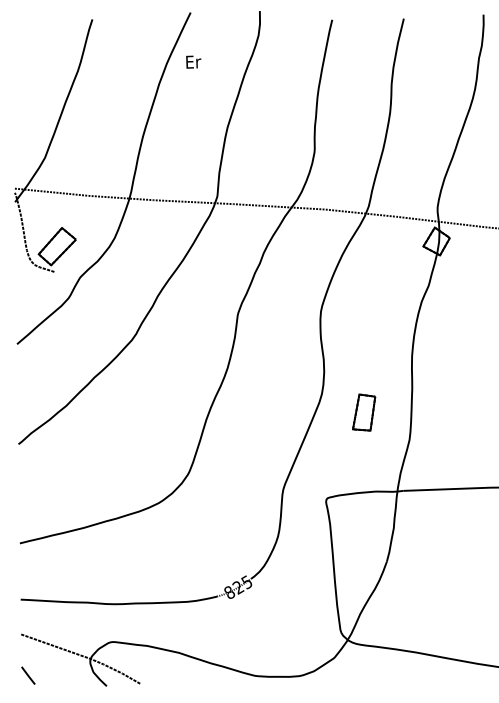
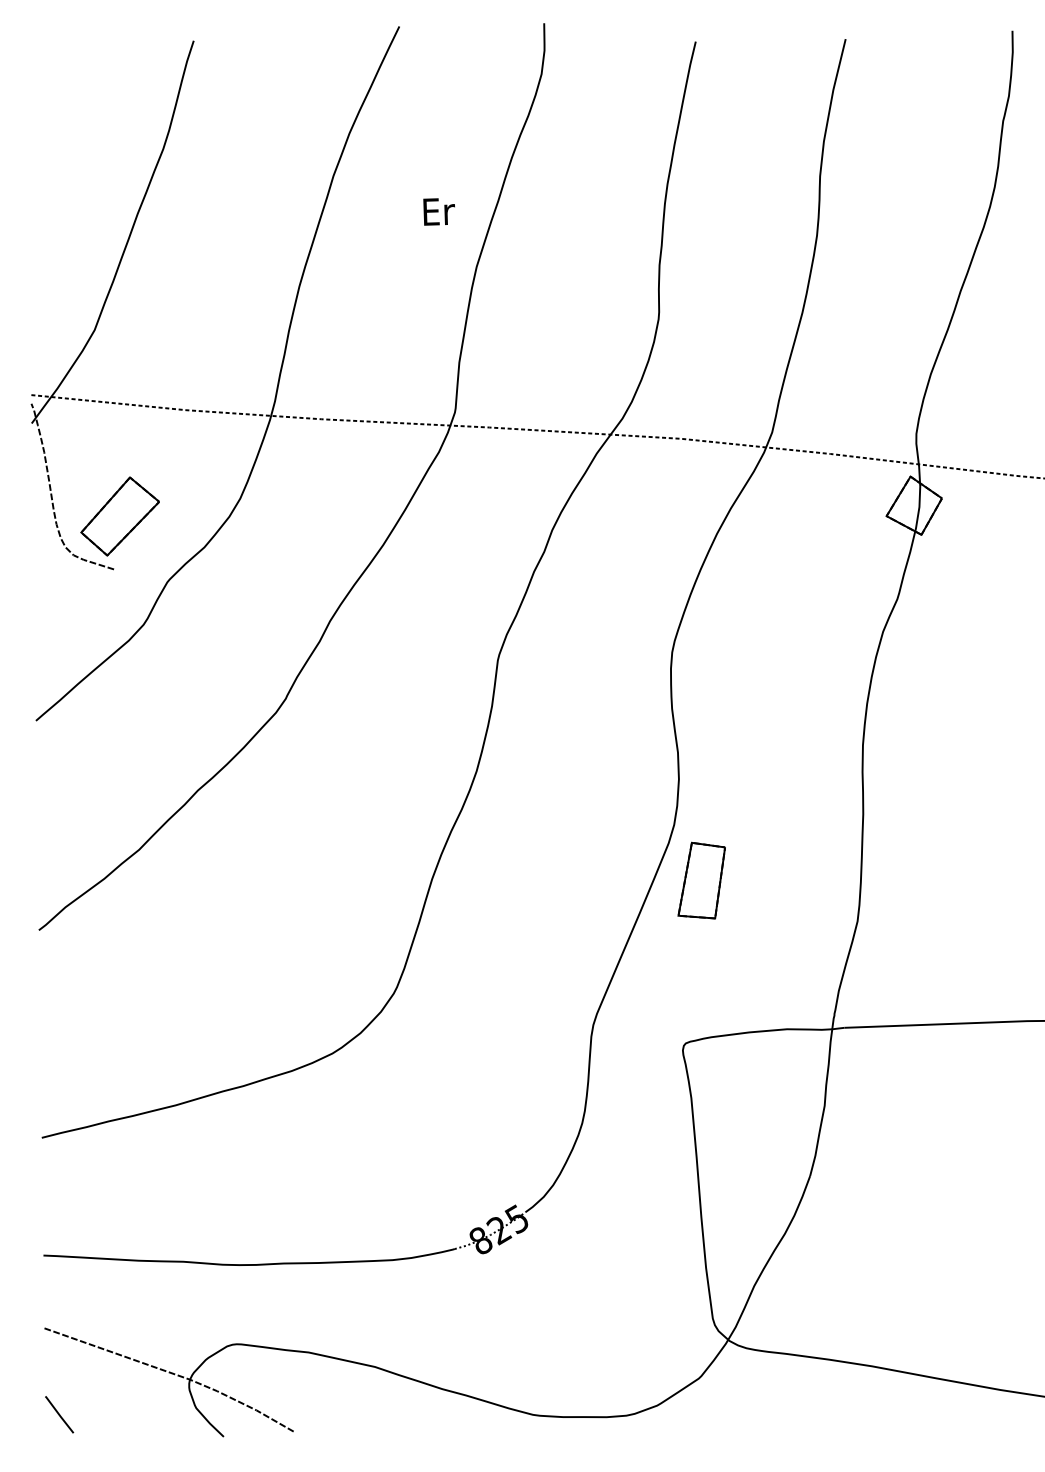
text: (193, 61) -> (438, 210), moved
part: (364, 412) -> (702, 880), moved

